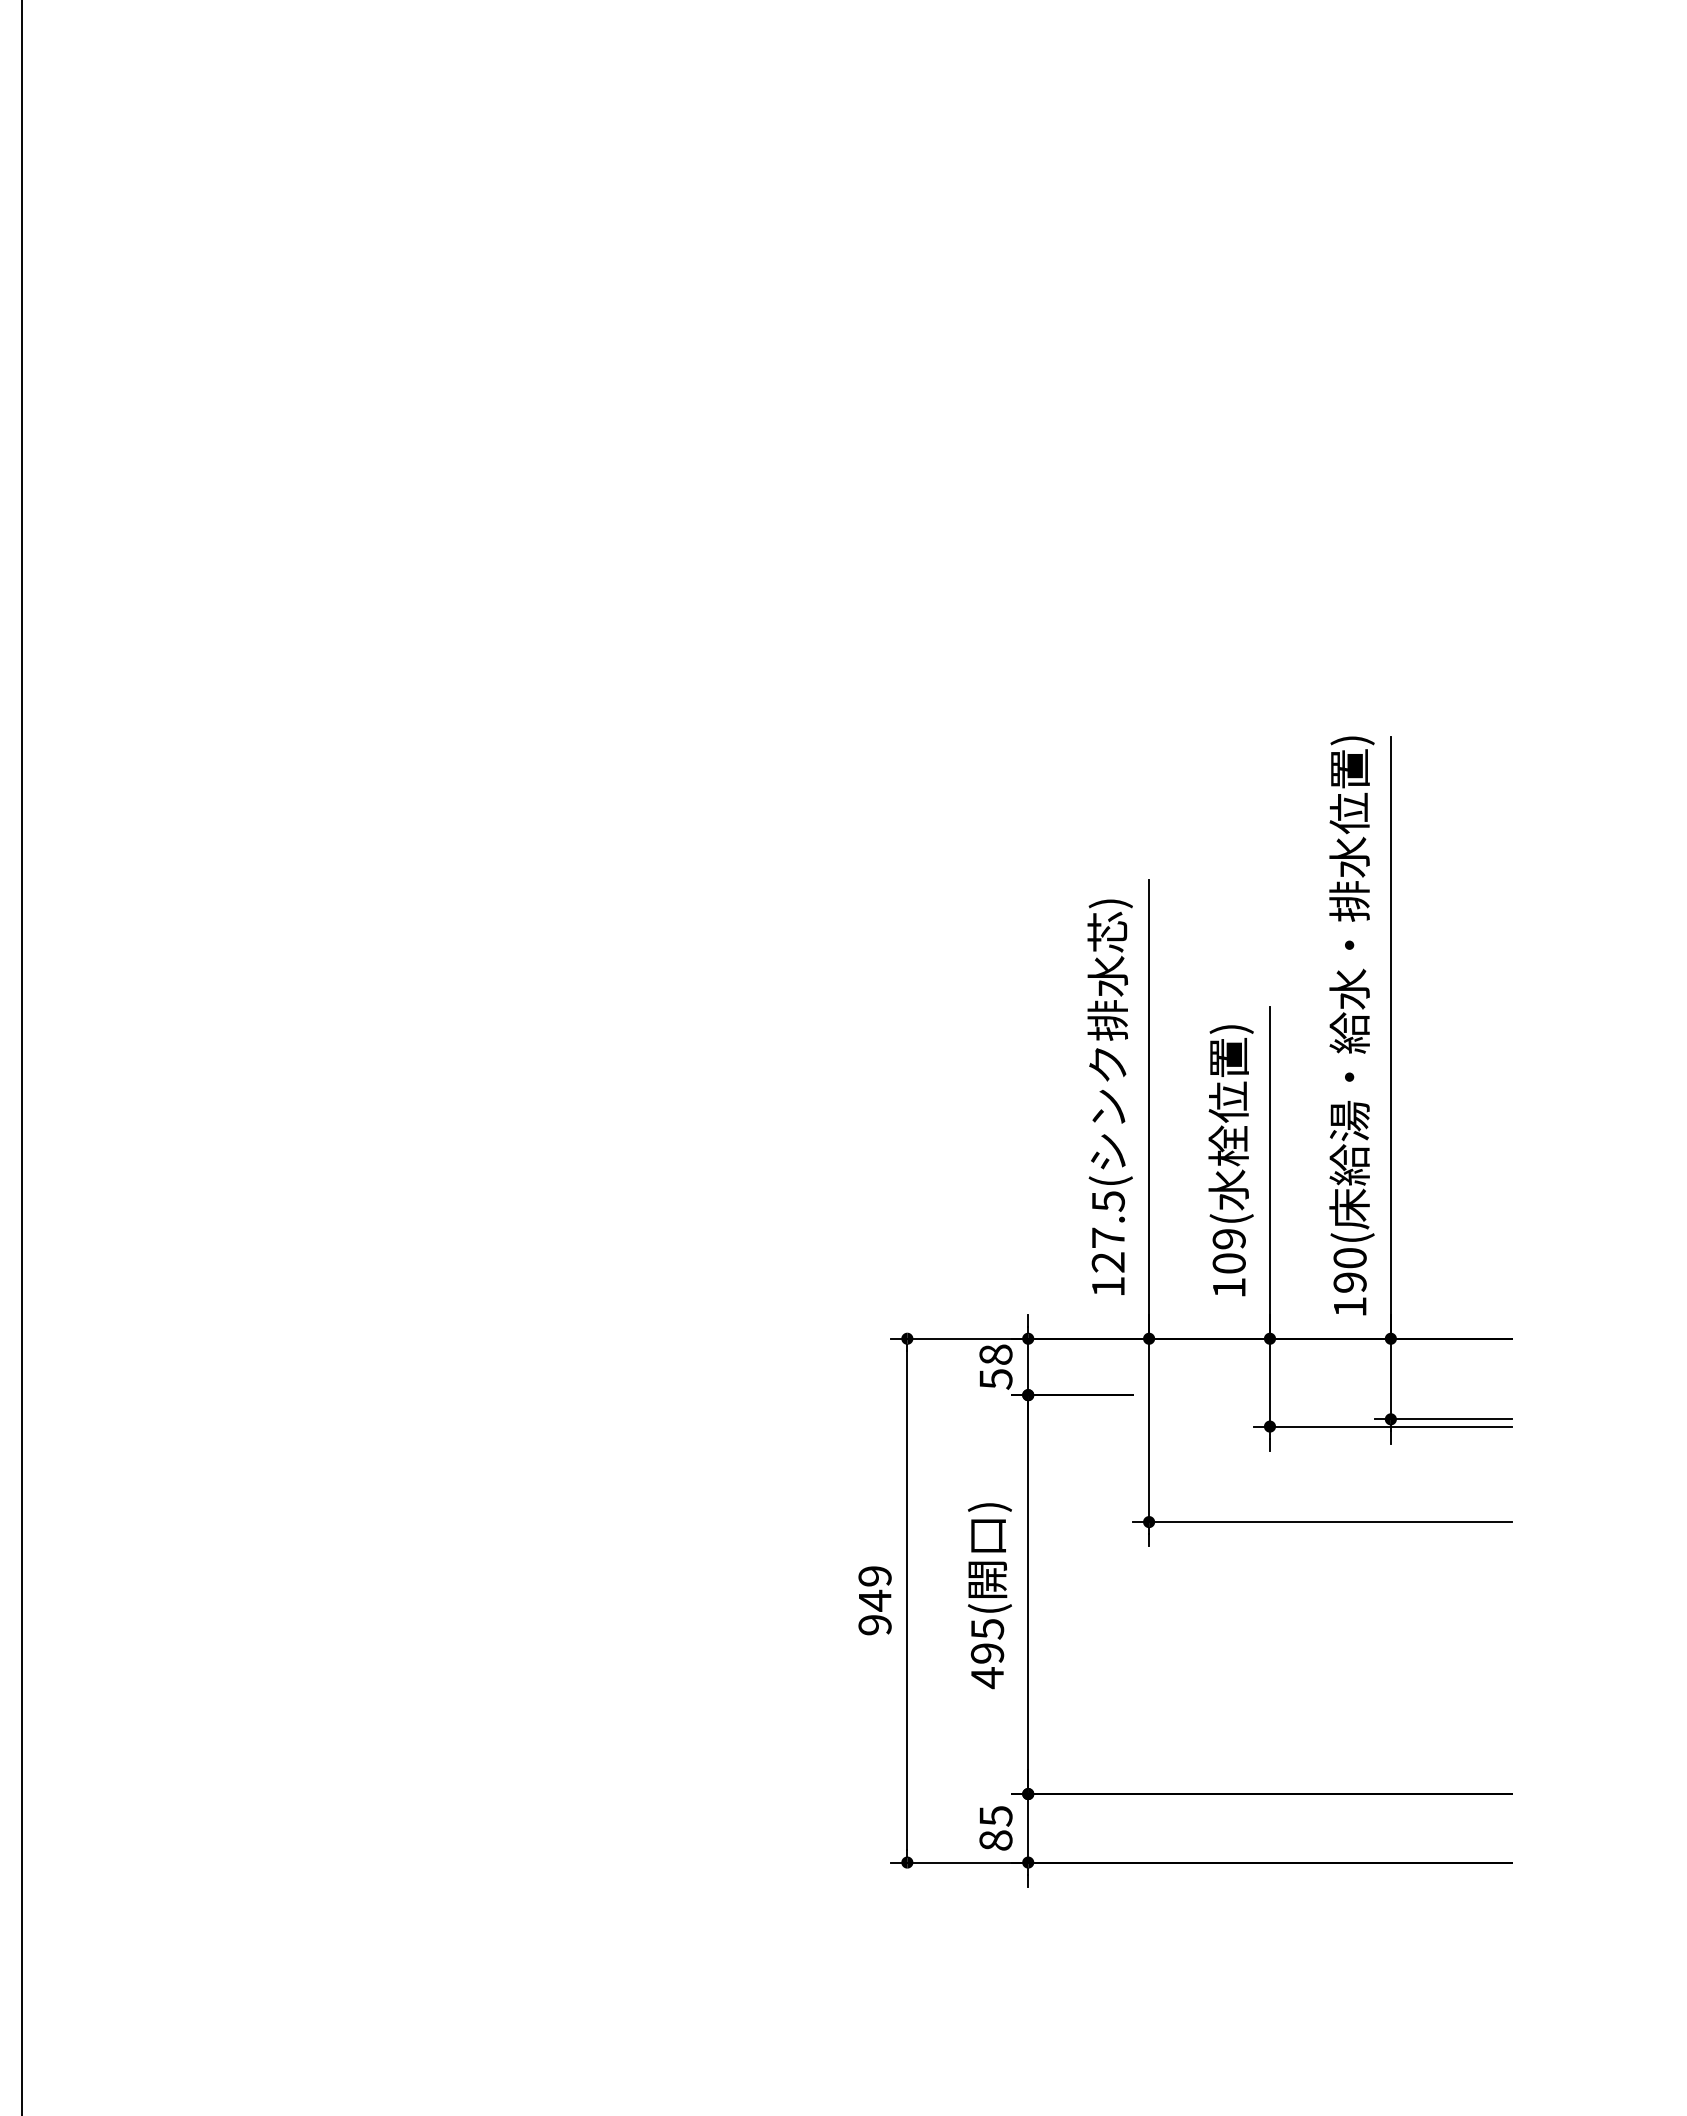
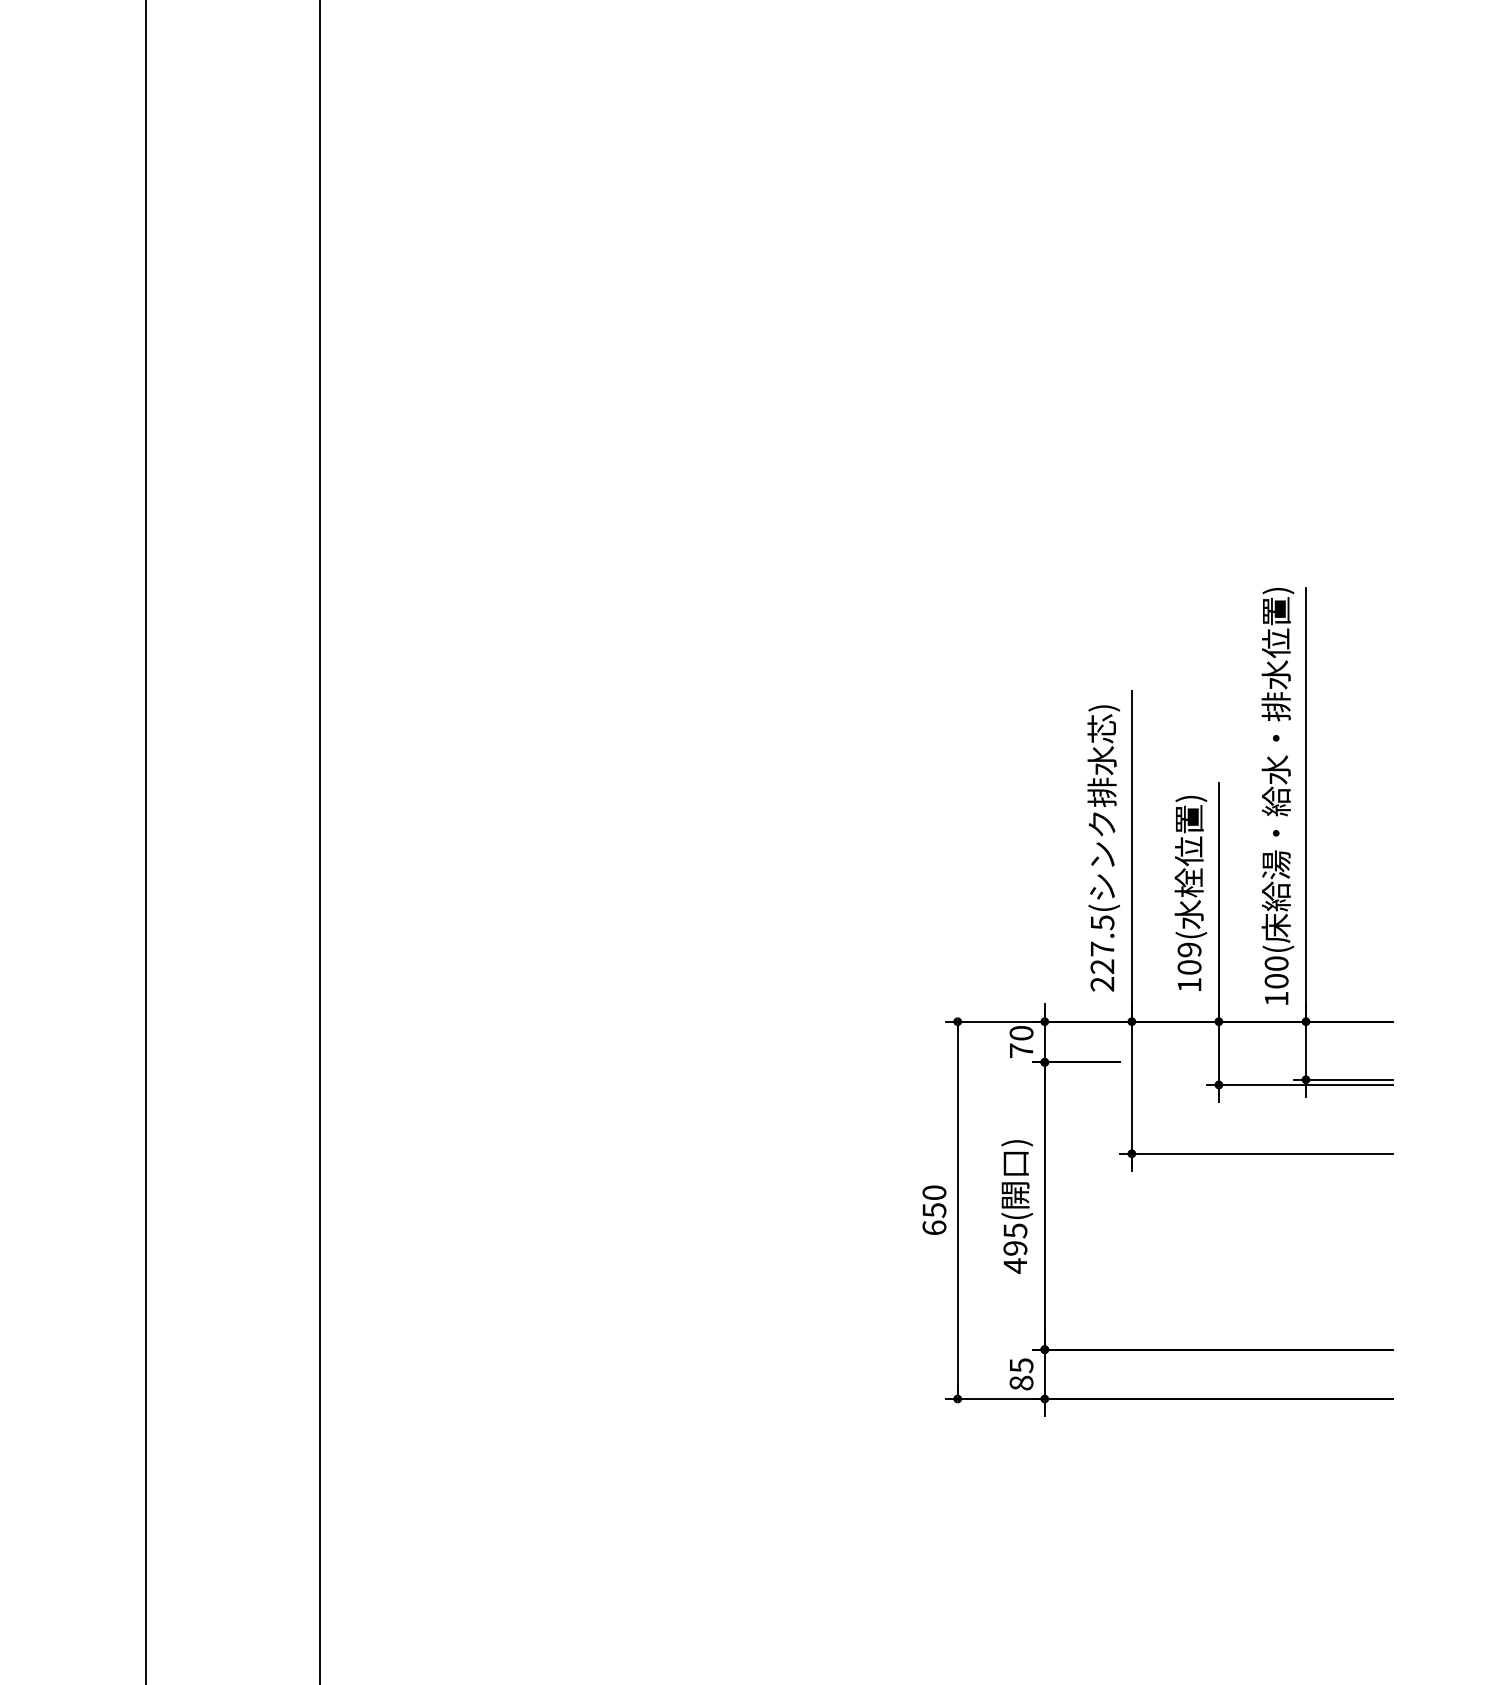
text: (1349, 1282) -> (1276, 981), 190 -> 100
text: (1108, 1287) -> (1102, 984), 127.5( -> 227.5(
text: (995, 1367) -> (1021, 1042), 58 -> 70
text: (875, 1600) -> (934, 1210), 949 -> 650

